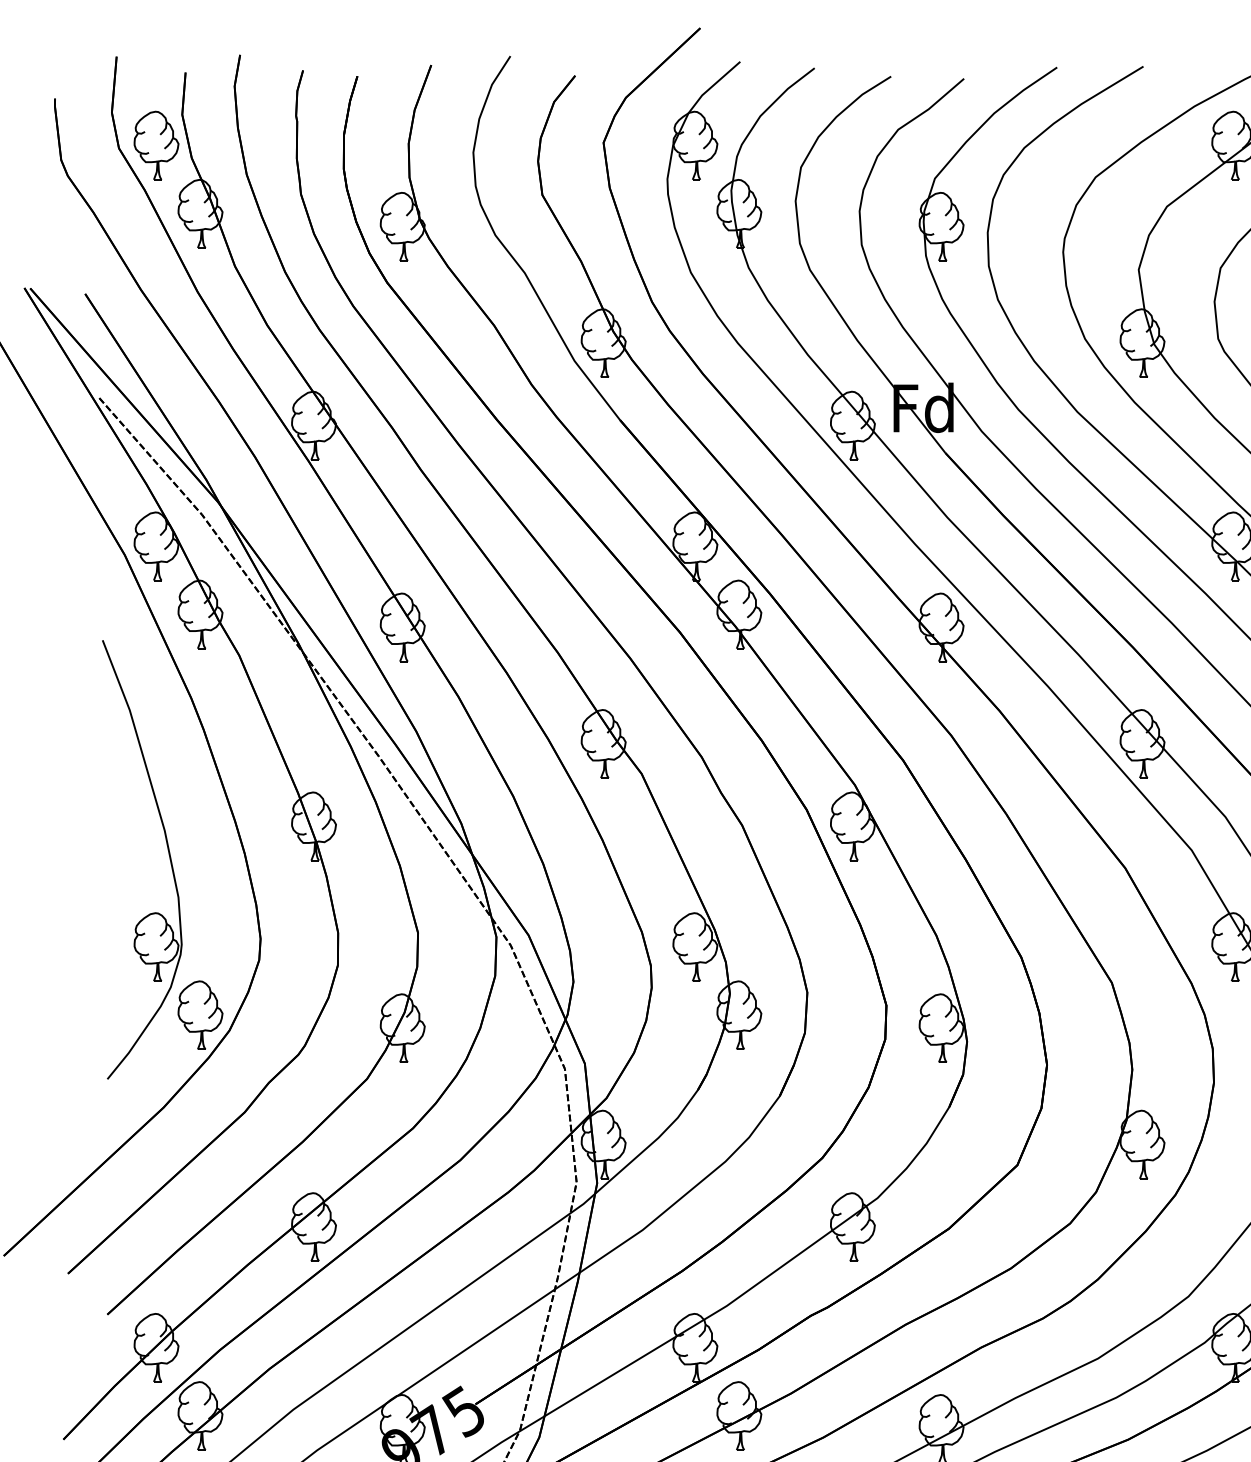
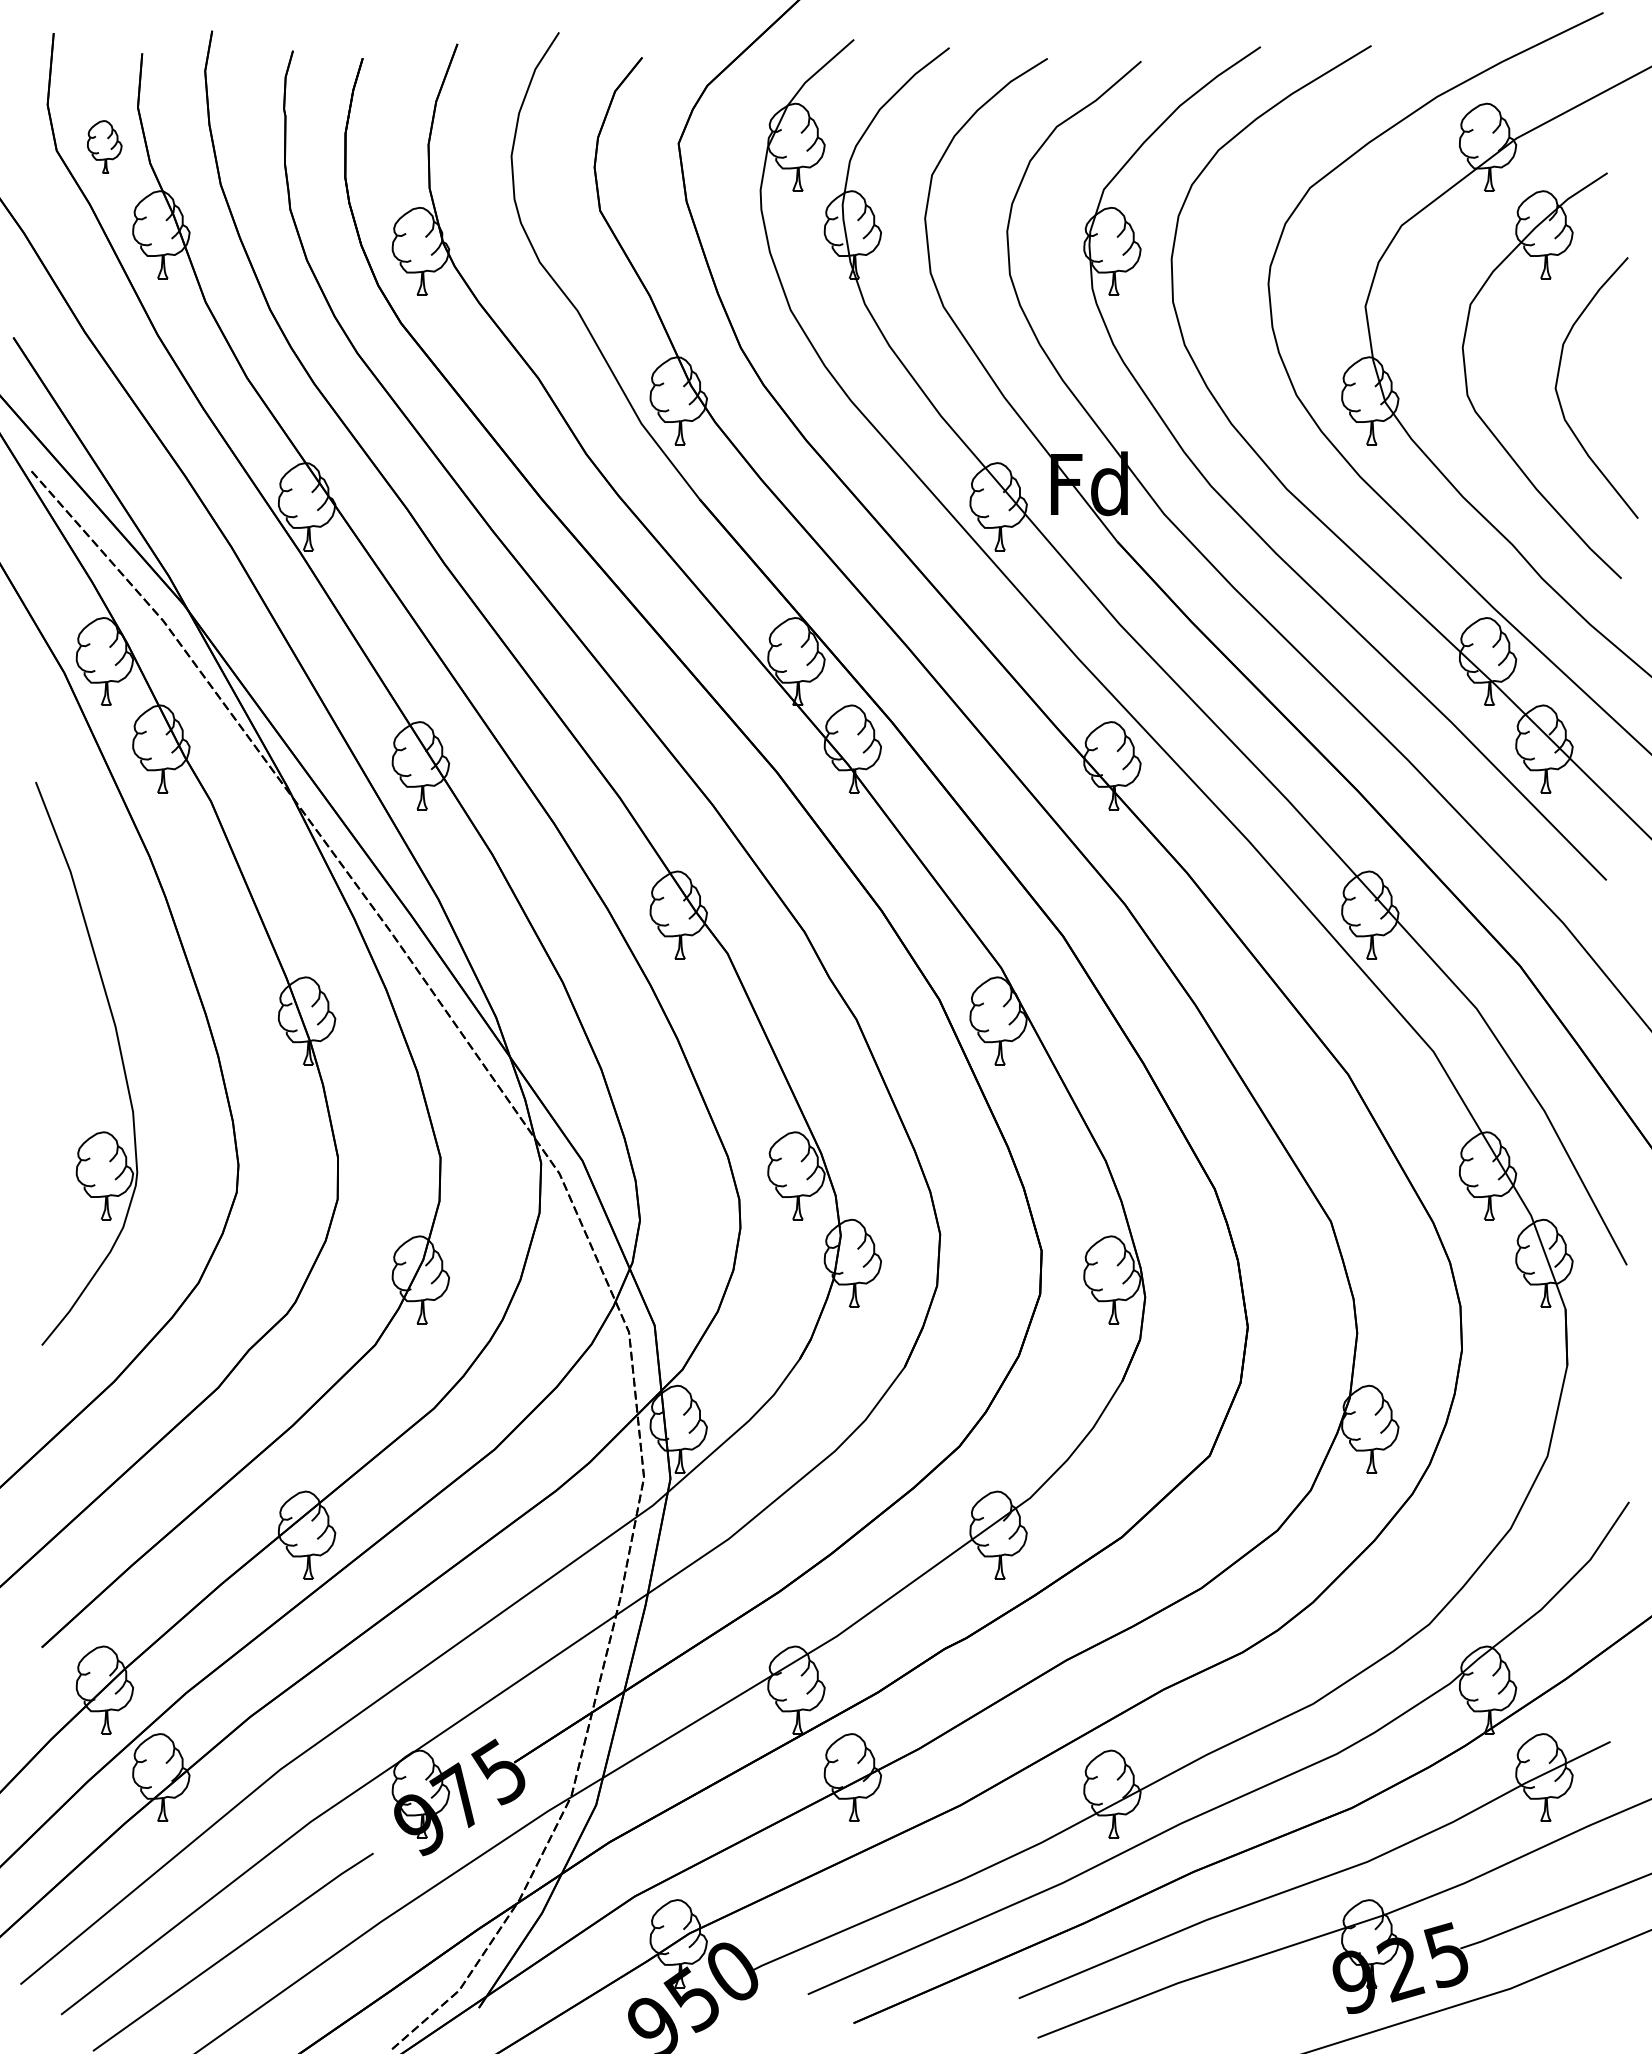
part: (156, 145) -> (104, 146), size x0.6
part: (200, 1014) -> (161, 1262), removed

